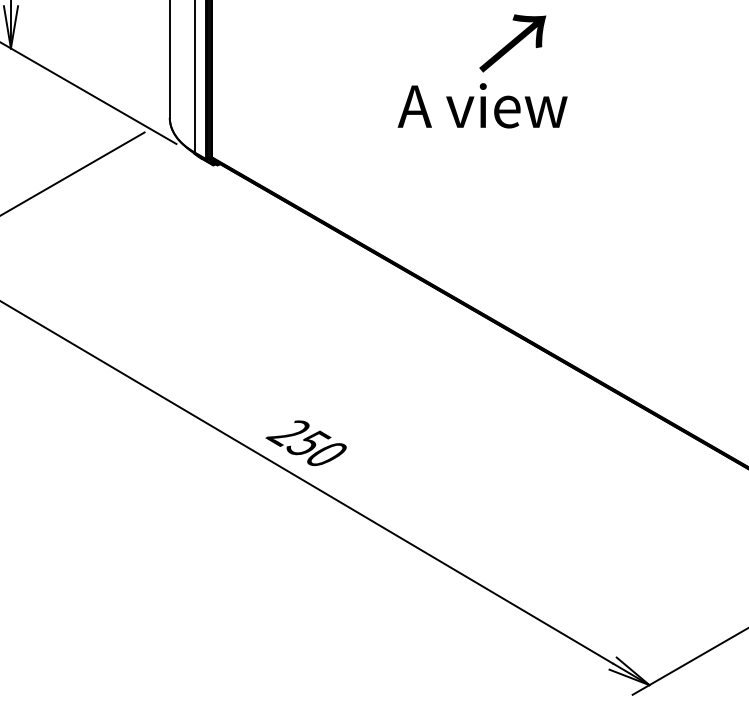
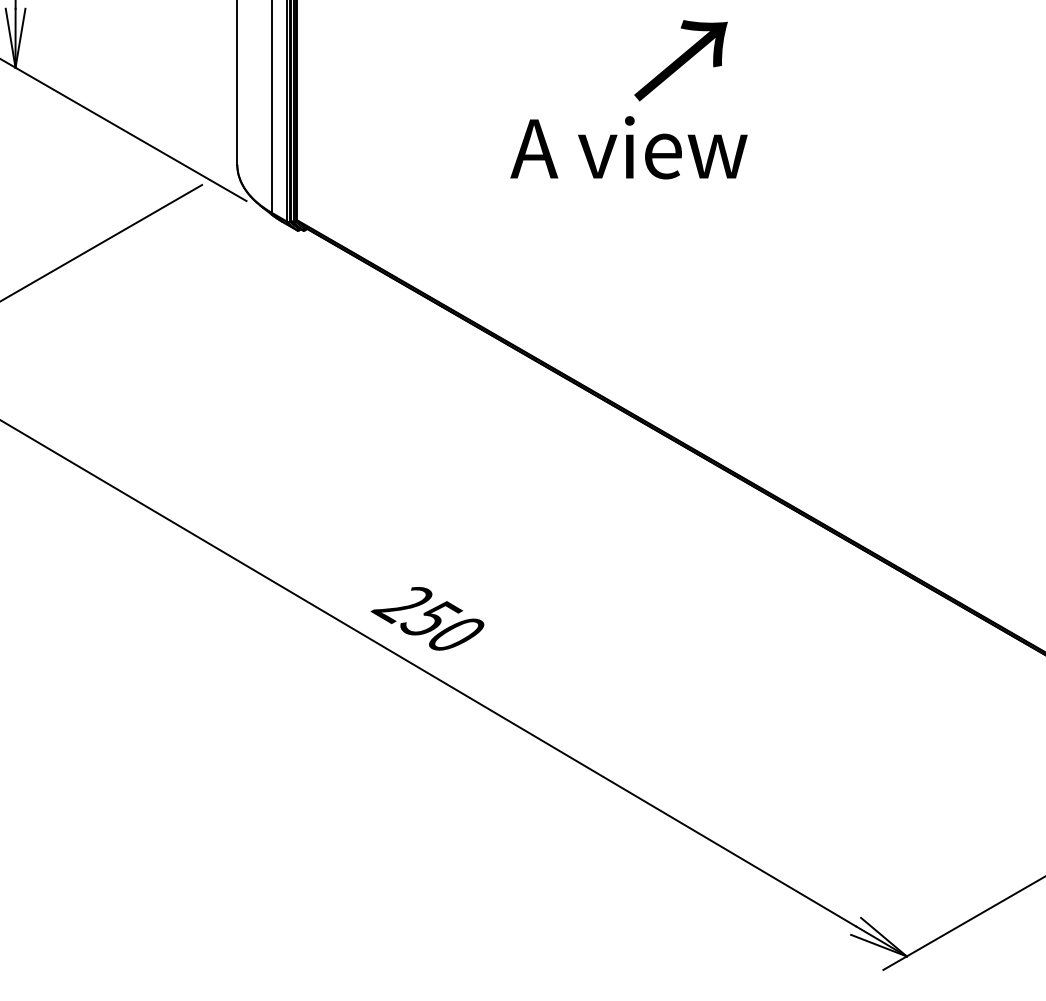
text: (512, 43) -> (680, 60), moved
text: (482, 105) -> (628, 147), moved

